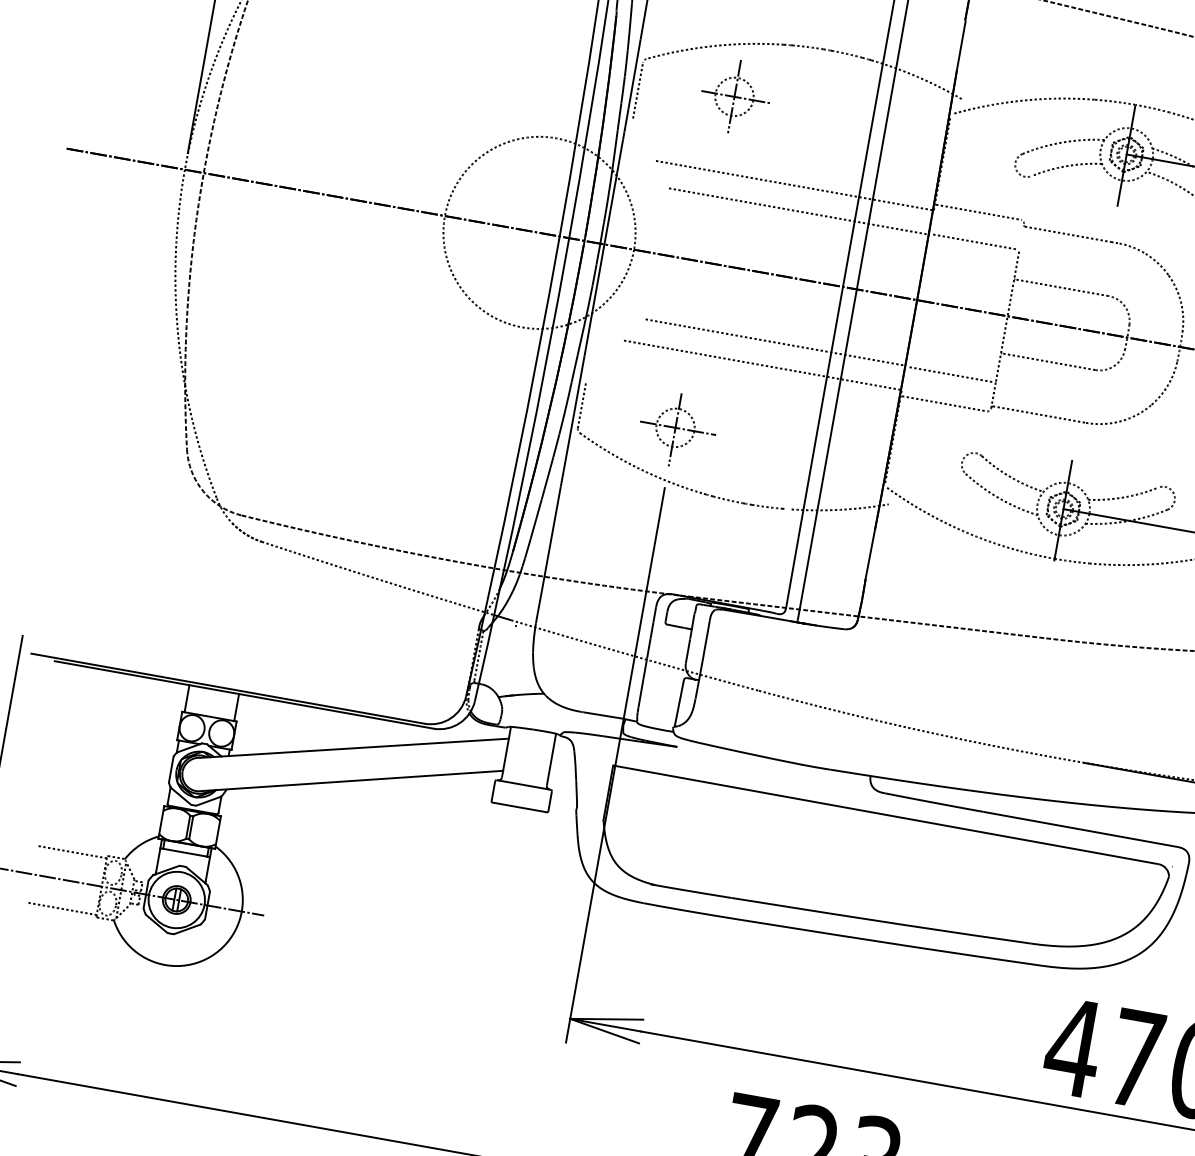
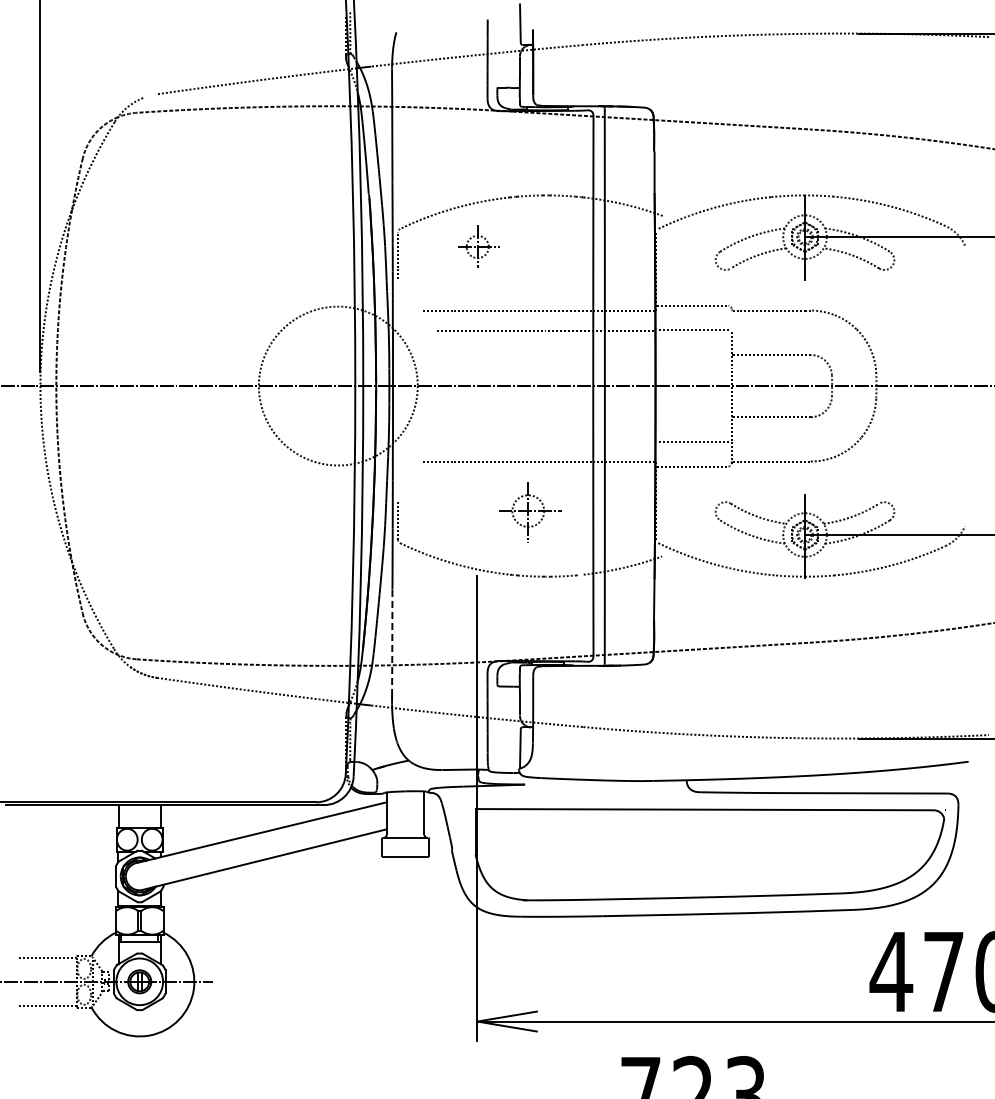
part: (735, 96) -> (478, 246), size x0.7
line: (775, 343) -> (546, 441), removed
part: (677, 429) -> (530, 512), moved
line: (549, 552) -> (392, 644), solid -> dashed

